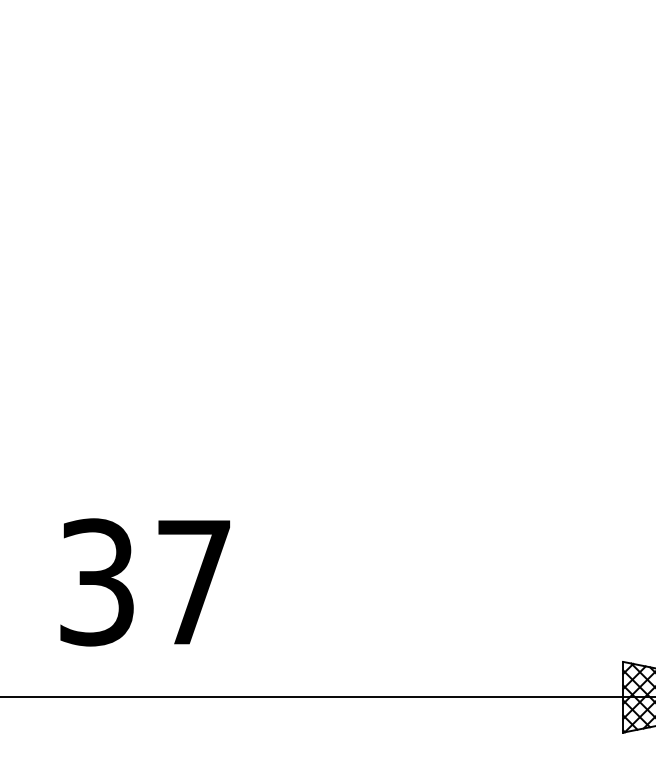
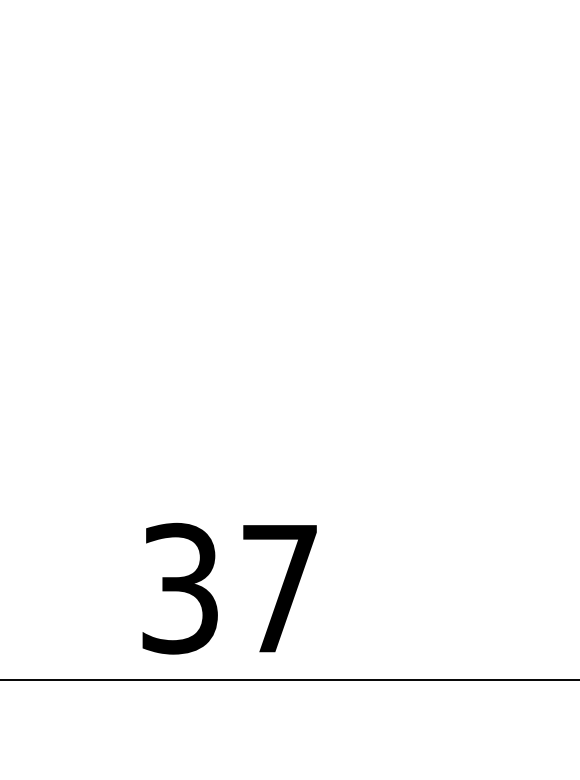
text: (144, 582) -> (228, 588), moved

